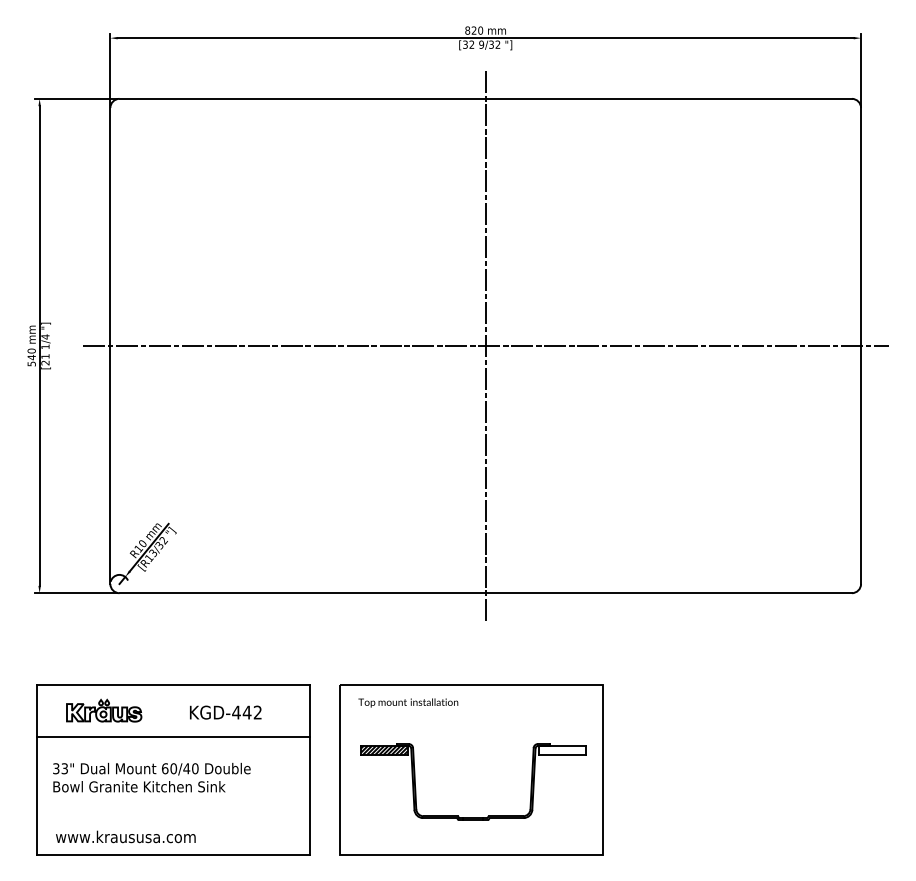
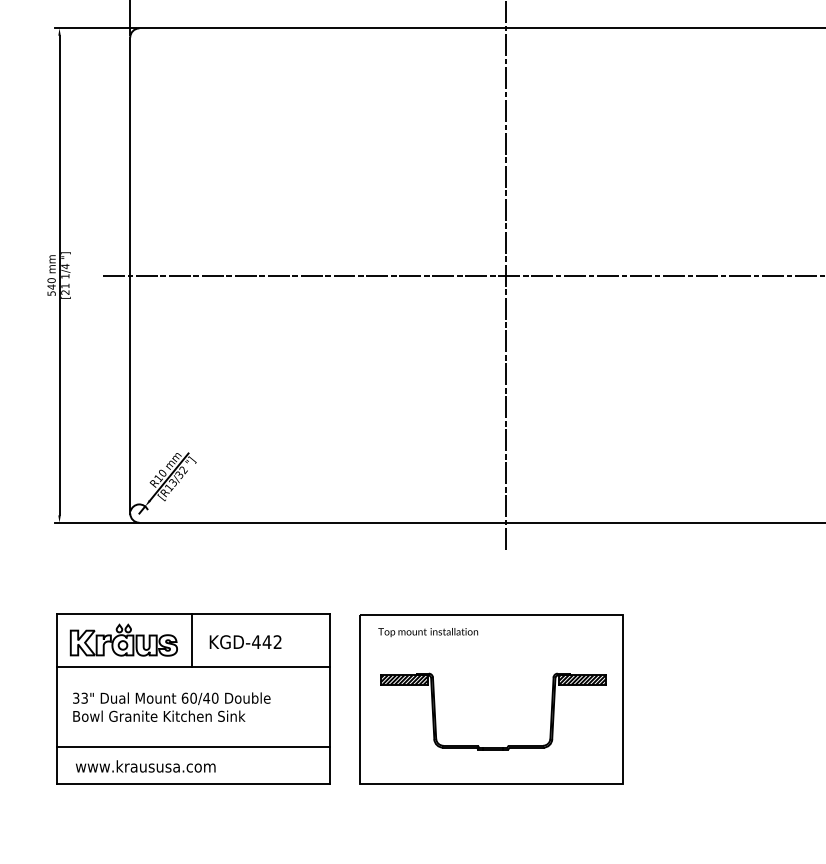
part: (104, 710) -> (124, 640), size x1.43
line: (172, 710) -> (192, 640), added
hatch: (562, 750) -> (582, 680), added
line: (173, 817) -> (193, 747), added

